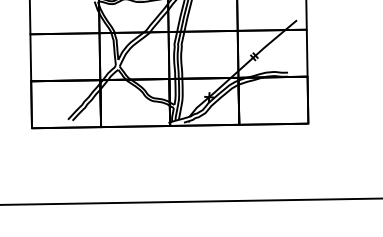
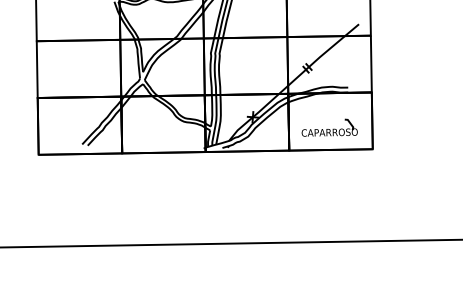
part: (272, 105) -> (329, 127), added

